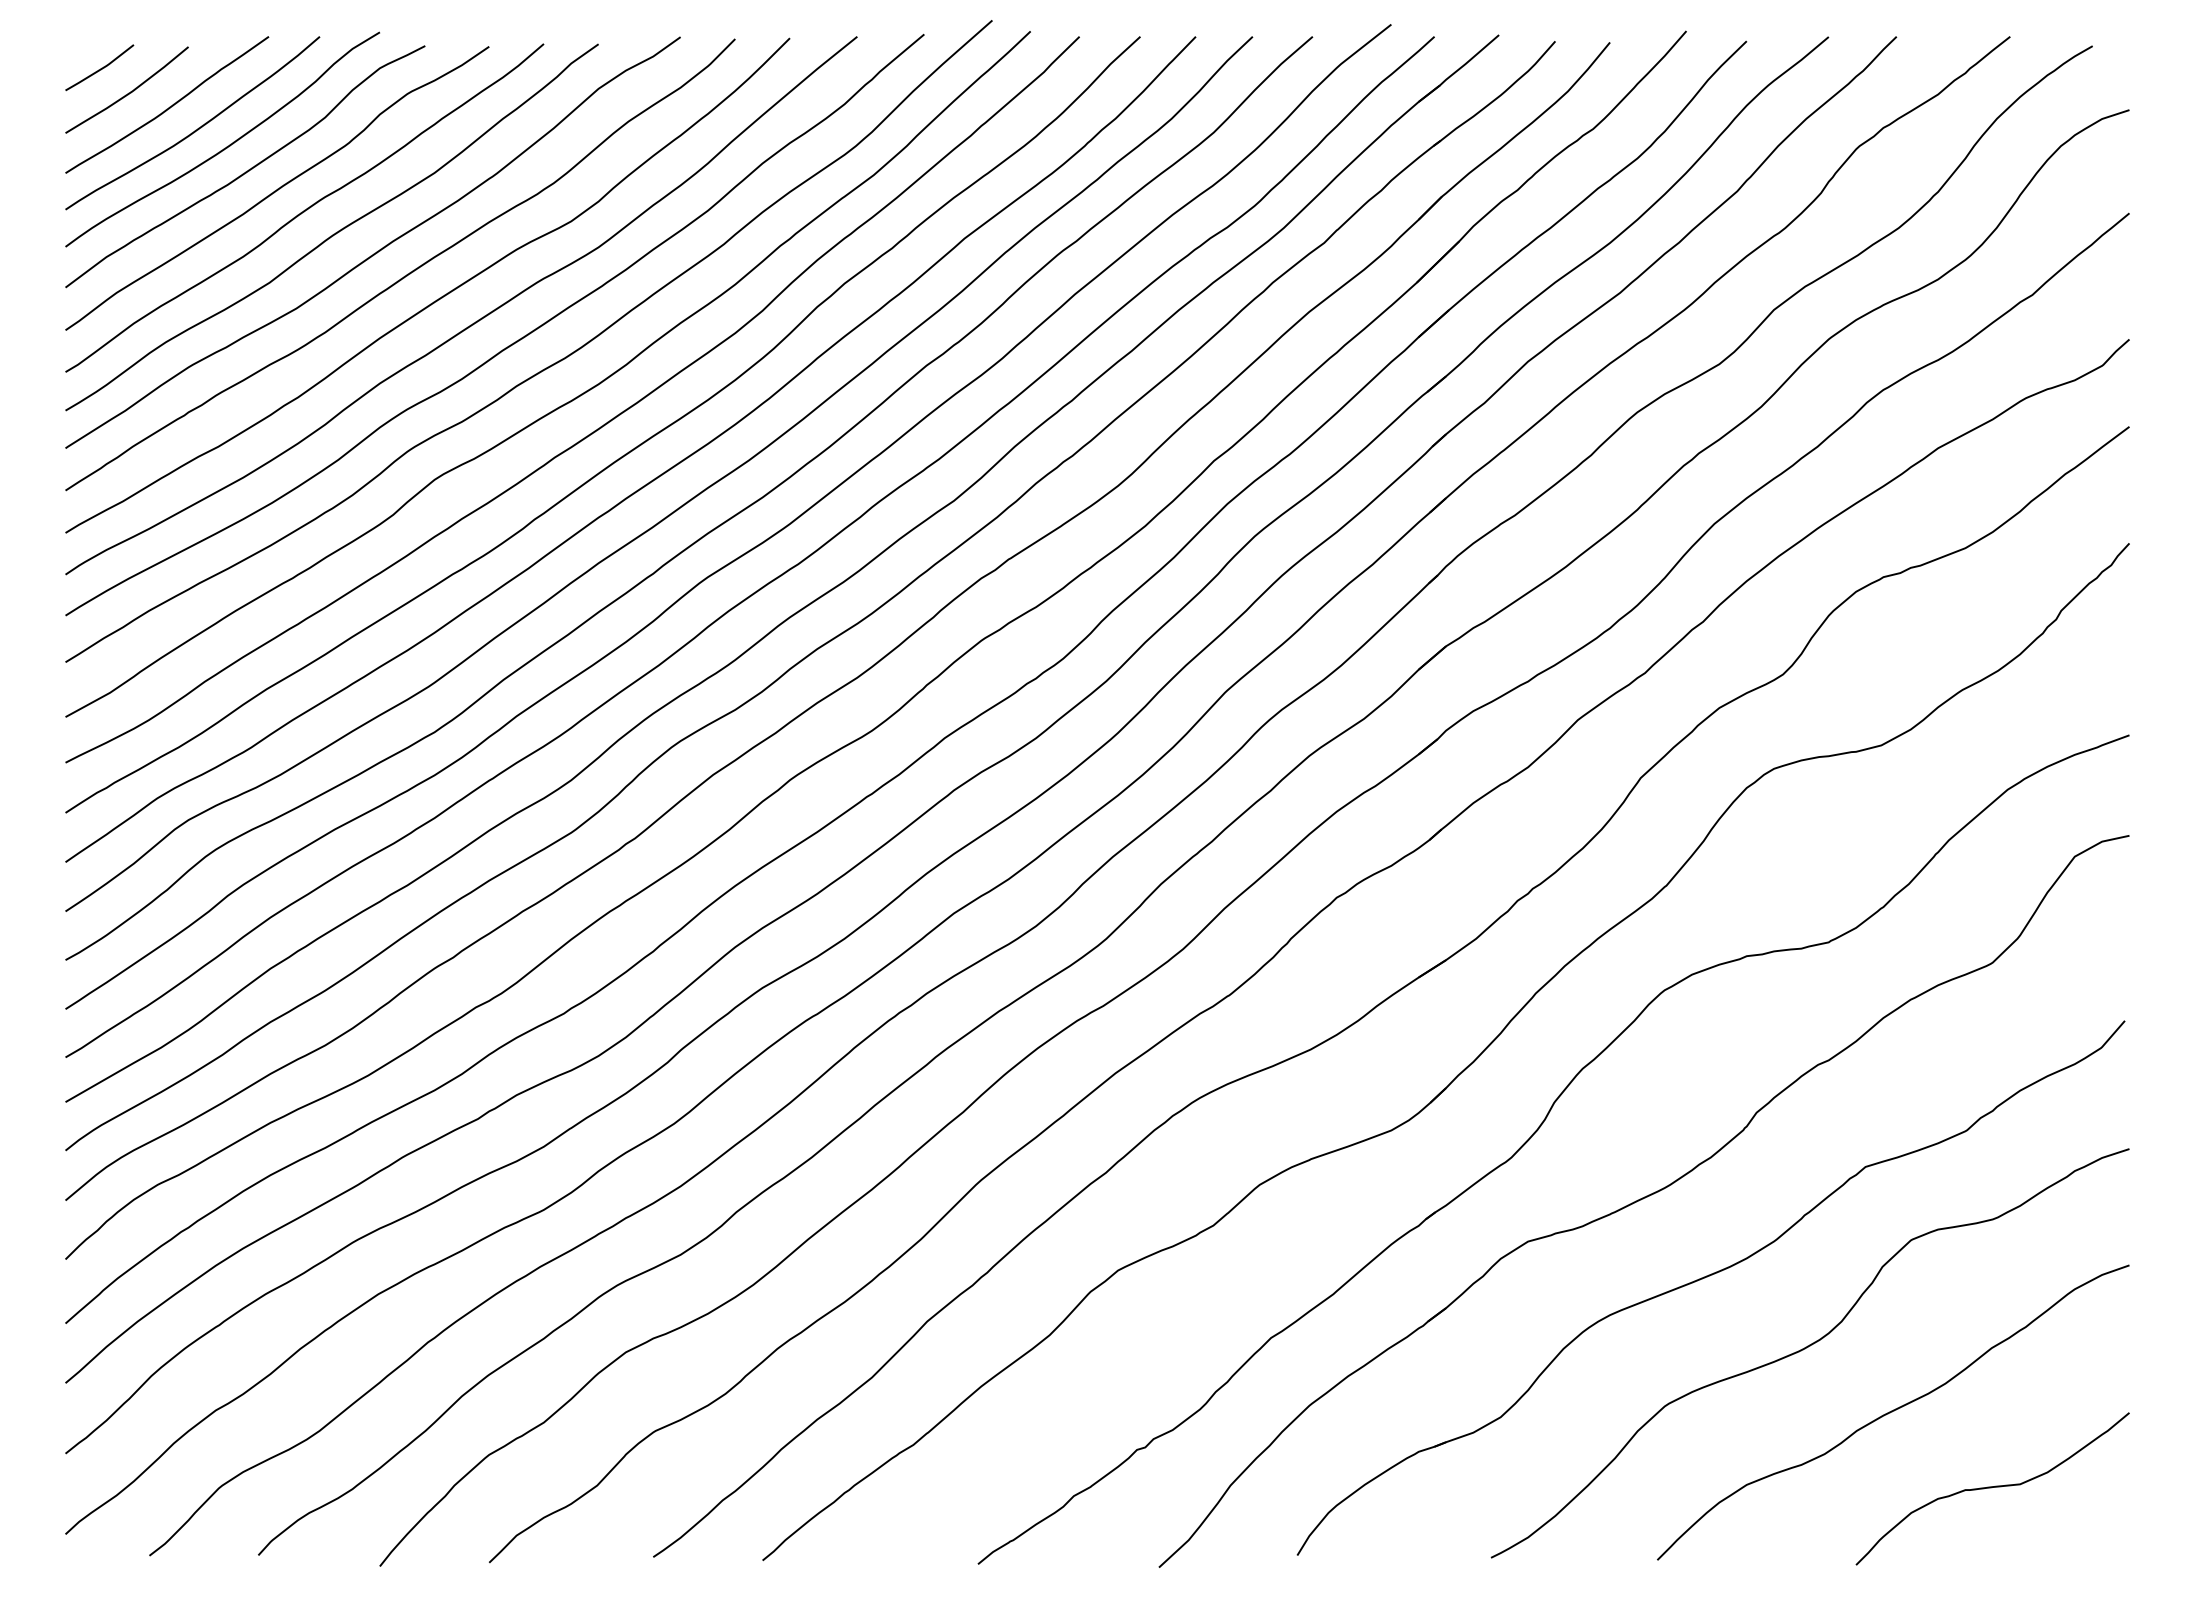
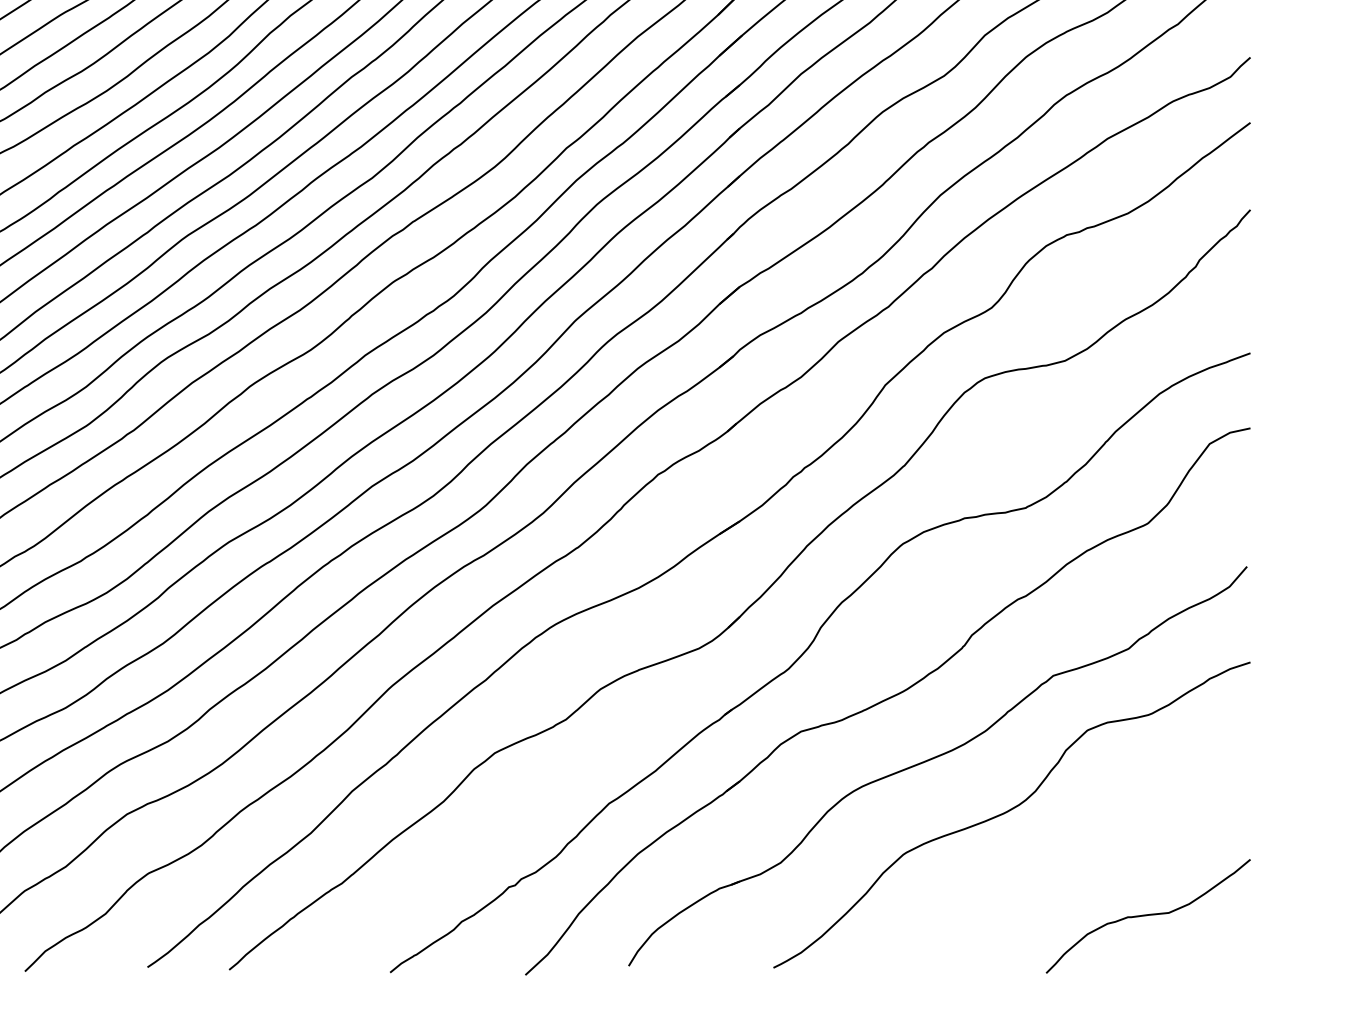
curve: (1893, 1411) -> (1074, 858), removed

